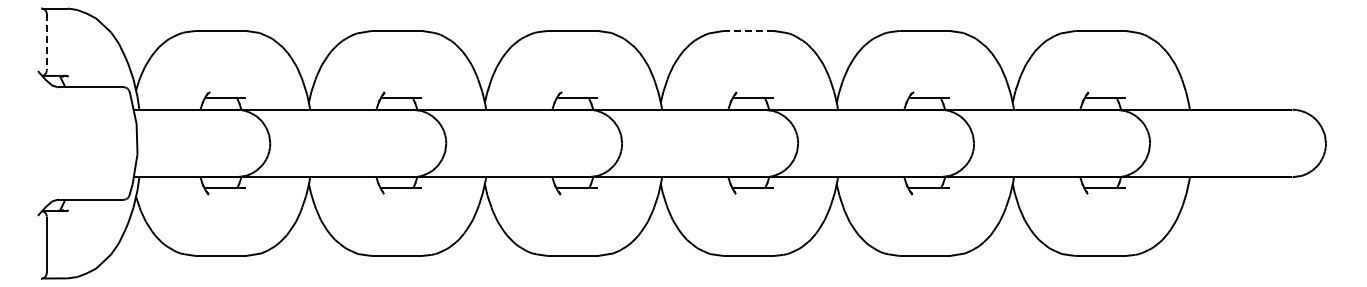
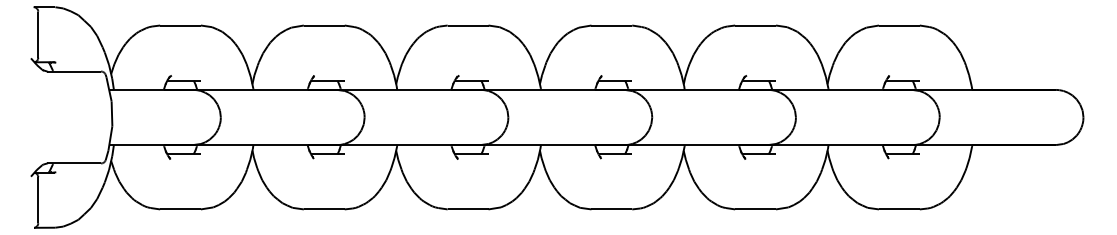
line: (748, 30) -> (611, 25), dashed -> solid
line: (46, 42) -> (38, 34), dashed -> solid

